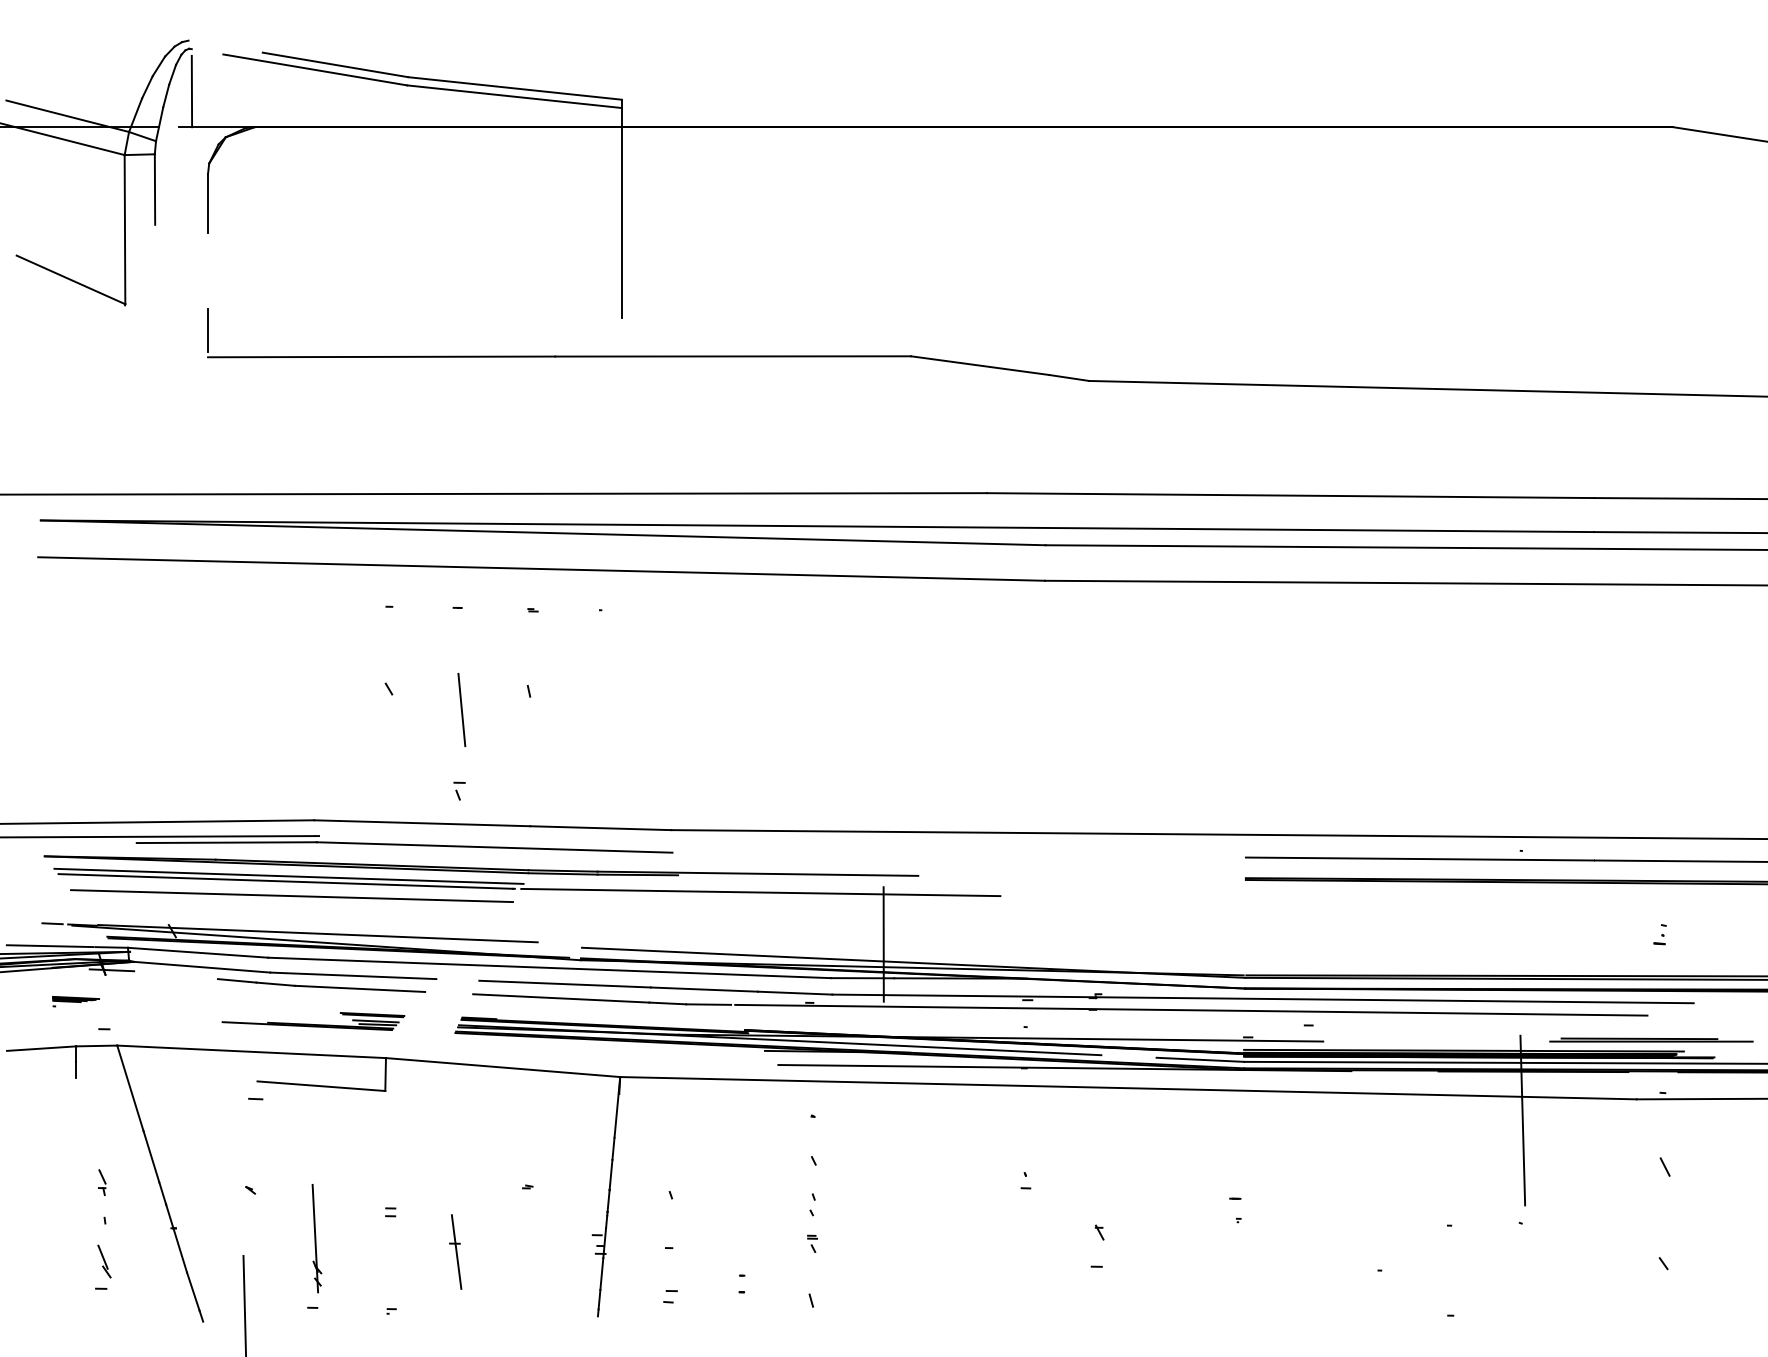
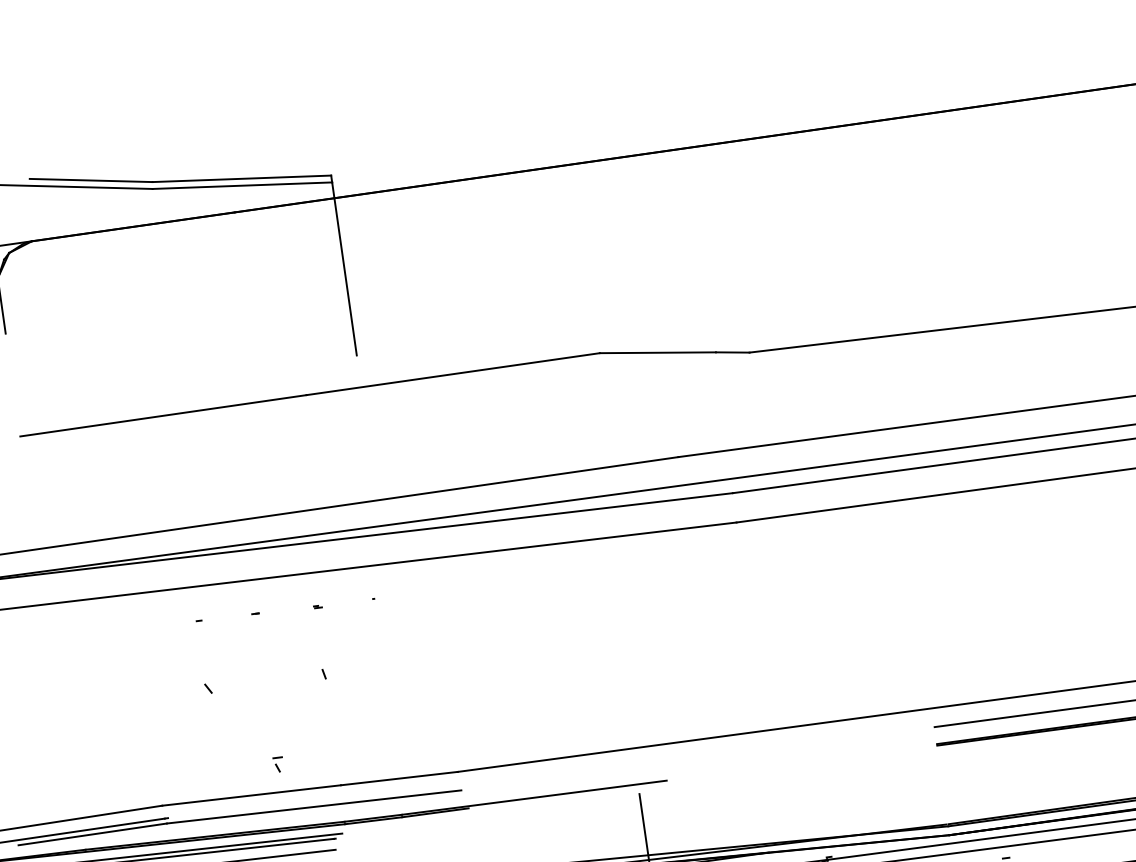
line: (208, 330) -> (17, 414), removed
line: (461, 709) -> (270, 697), removed
line: (760, 892) -> (538, 812), removed

